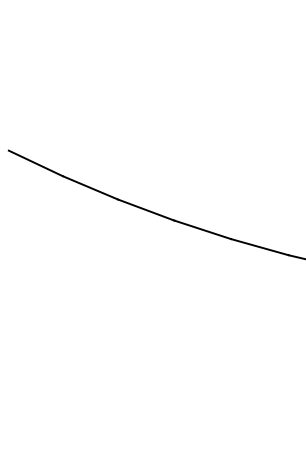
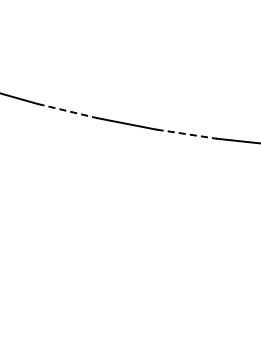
line: (146, 210) -> (67, 111), solid -> dashed
line: (259, 247) -> (186, 134), solid -> dashed

